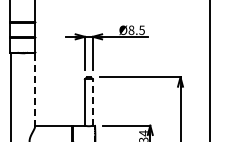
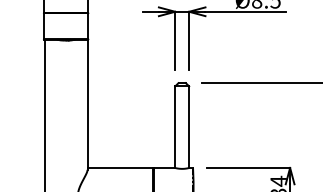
line: (35, 89) -> (88, 104), dashed -> solid
line: (92, 102) -> (188, 127), dashed -> solid

